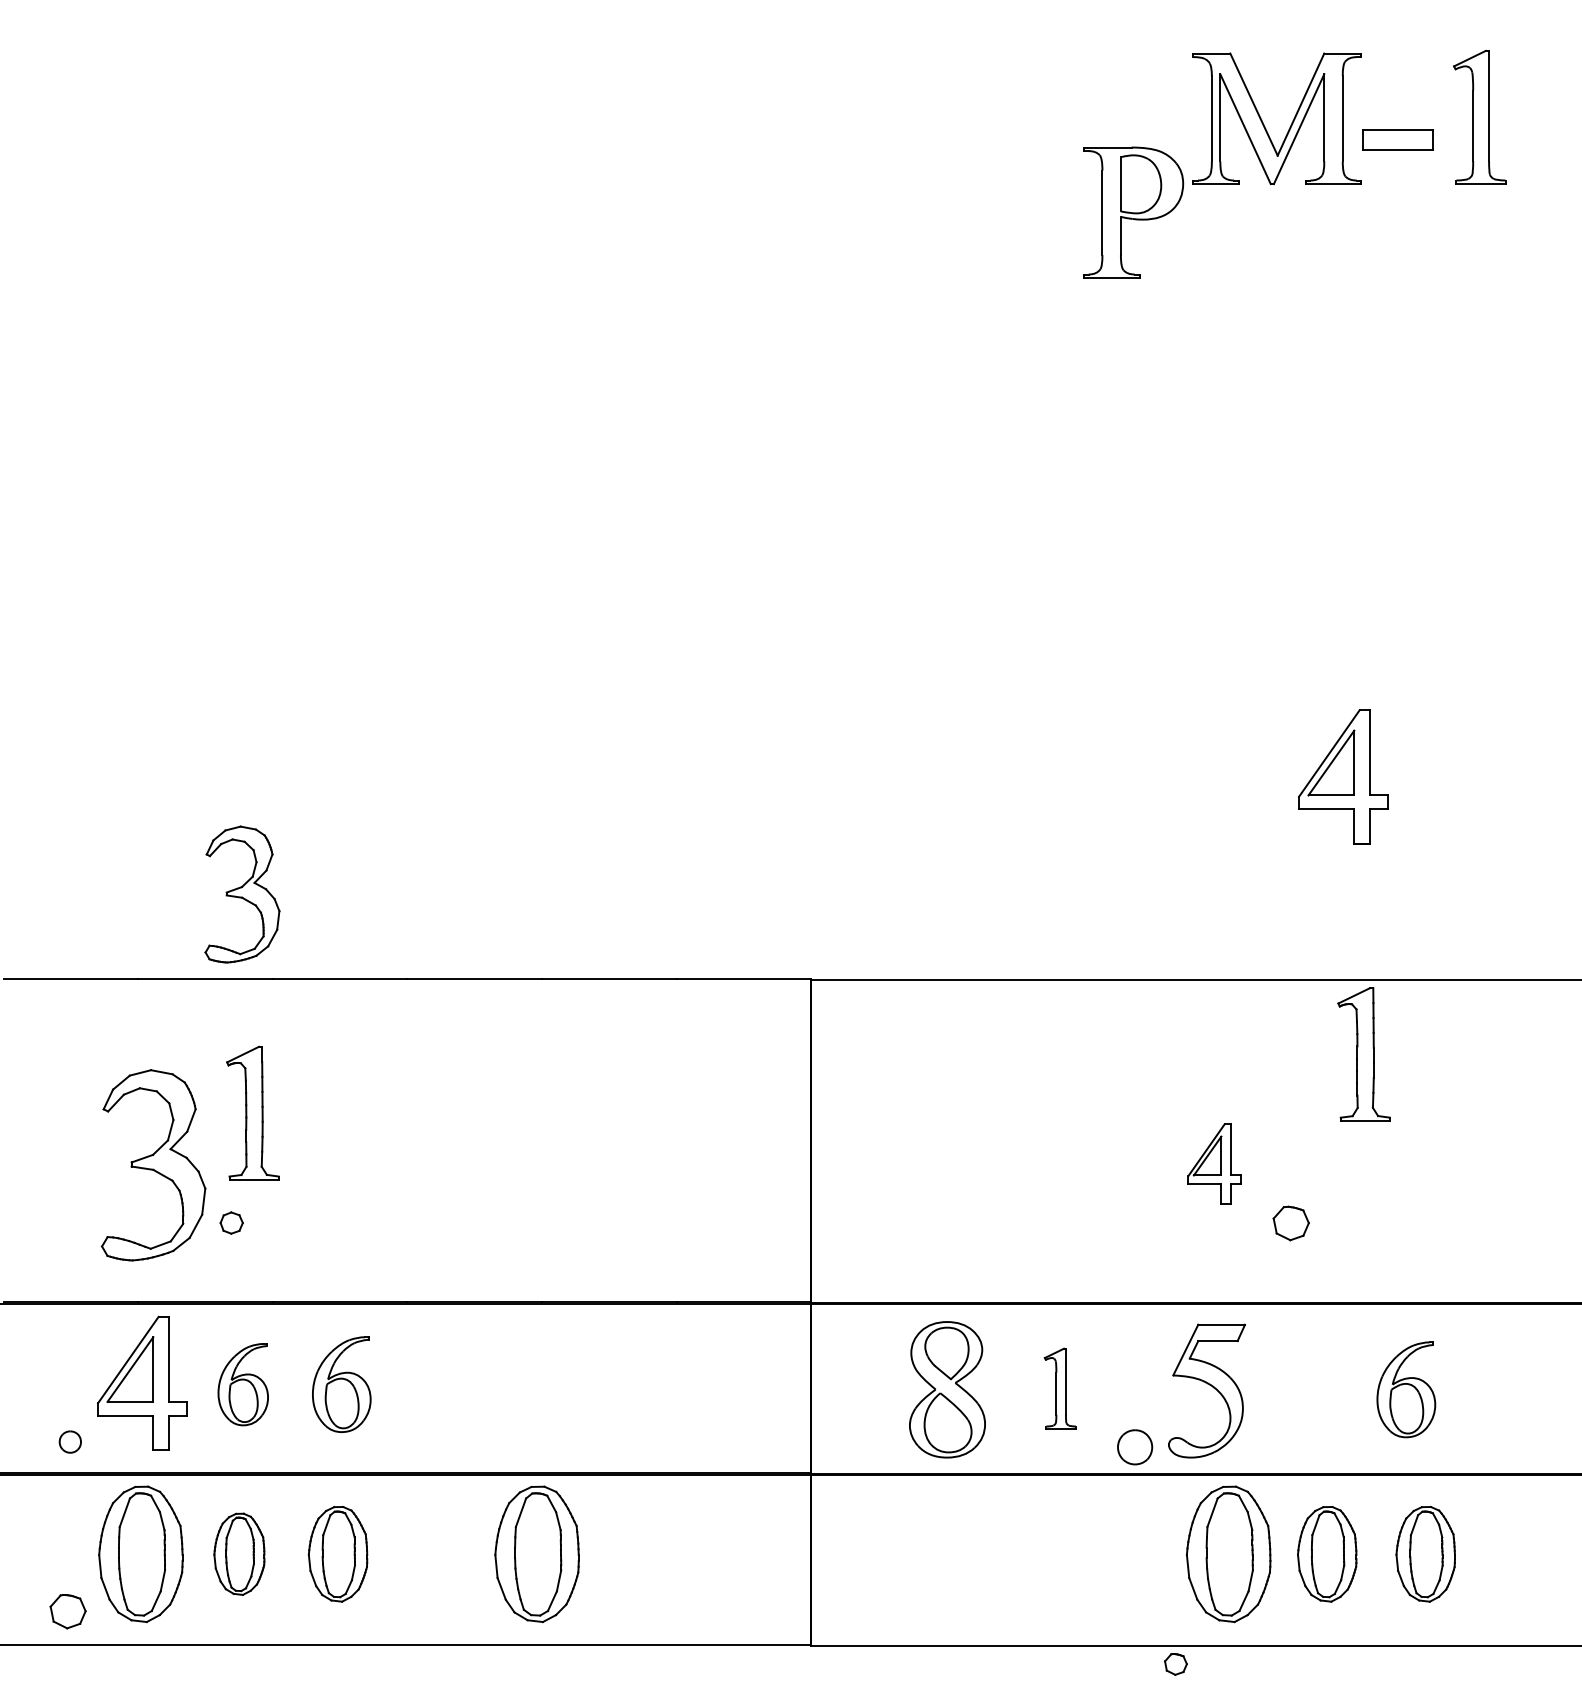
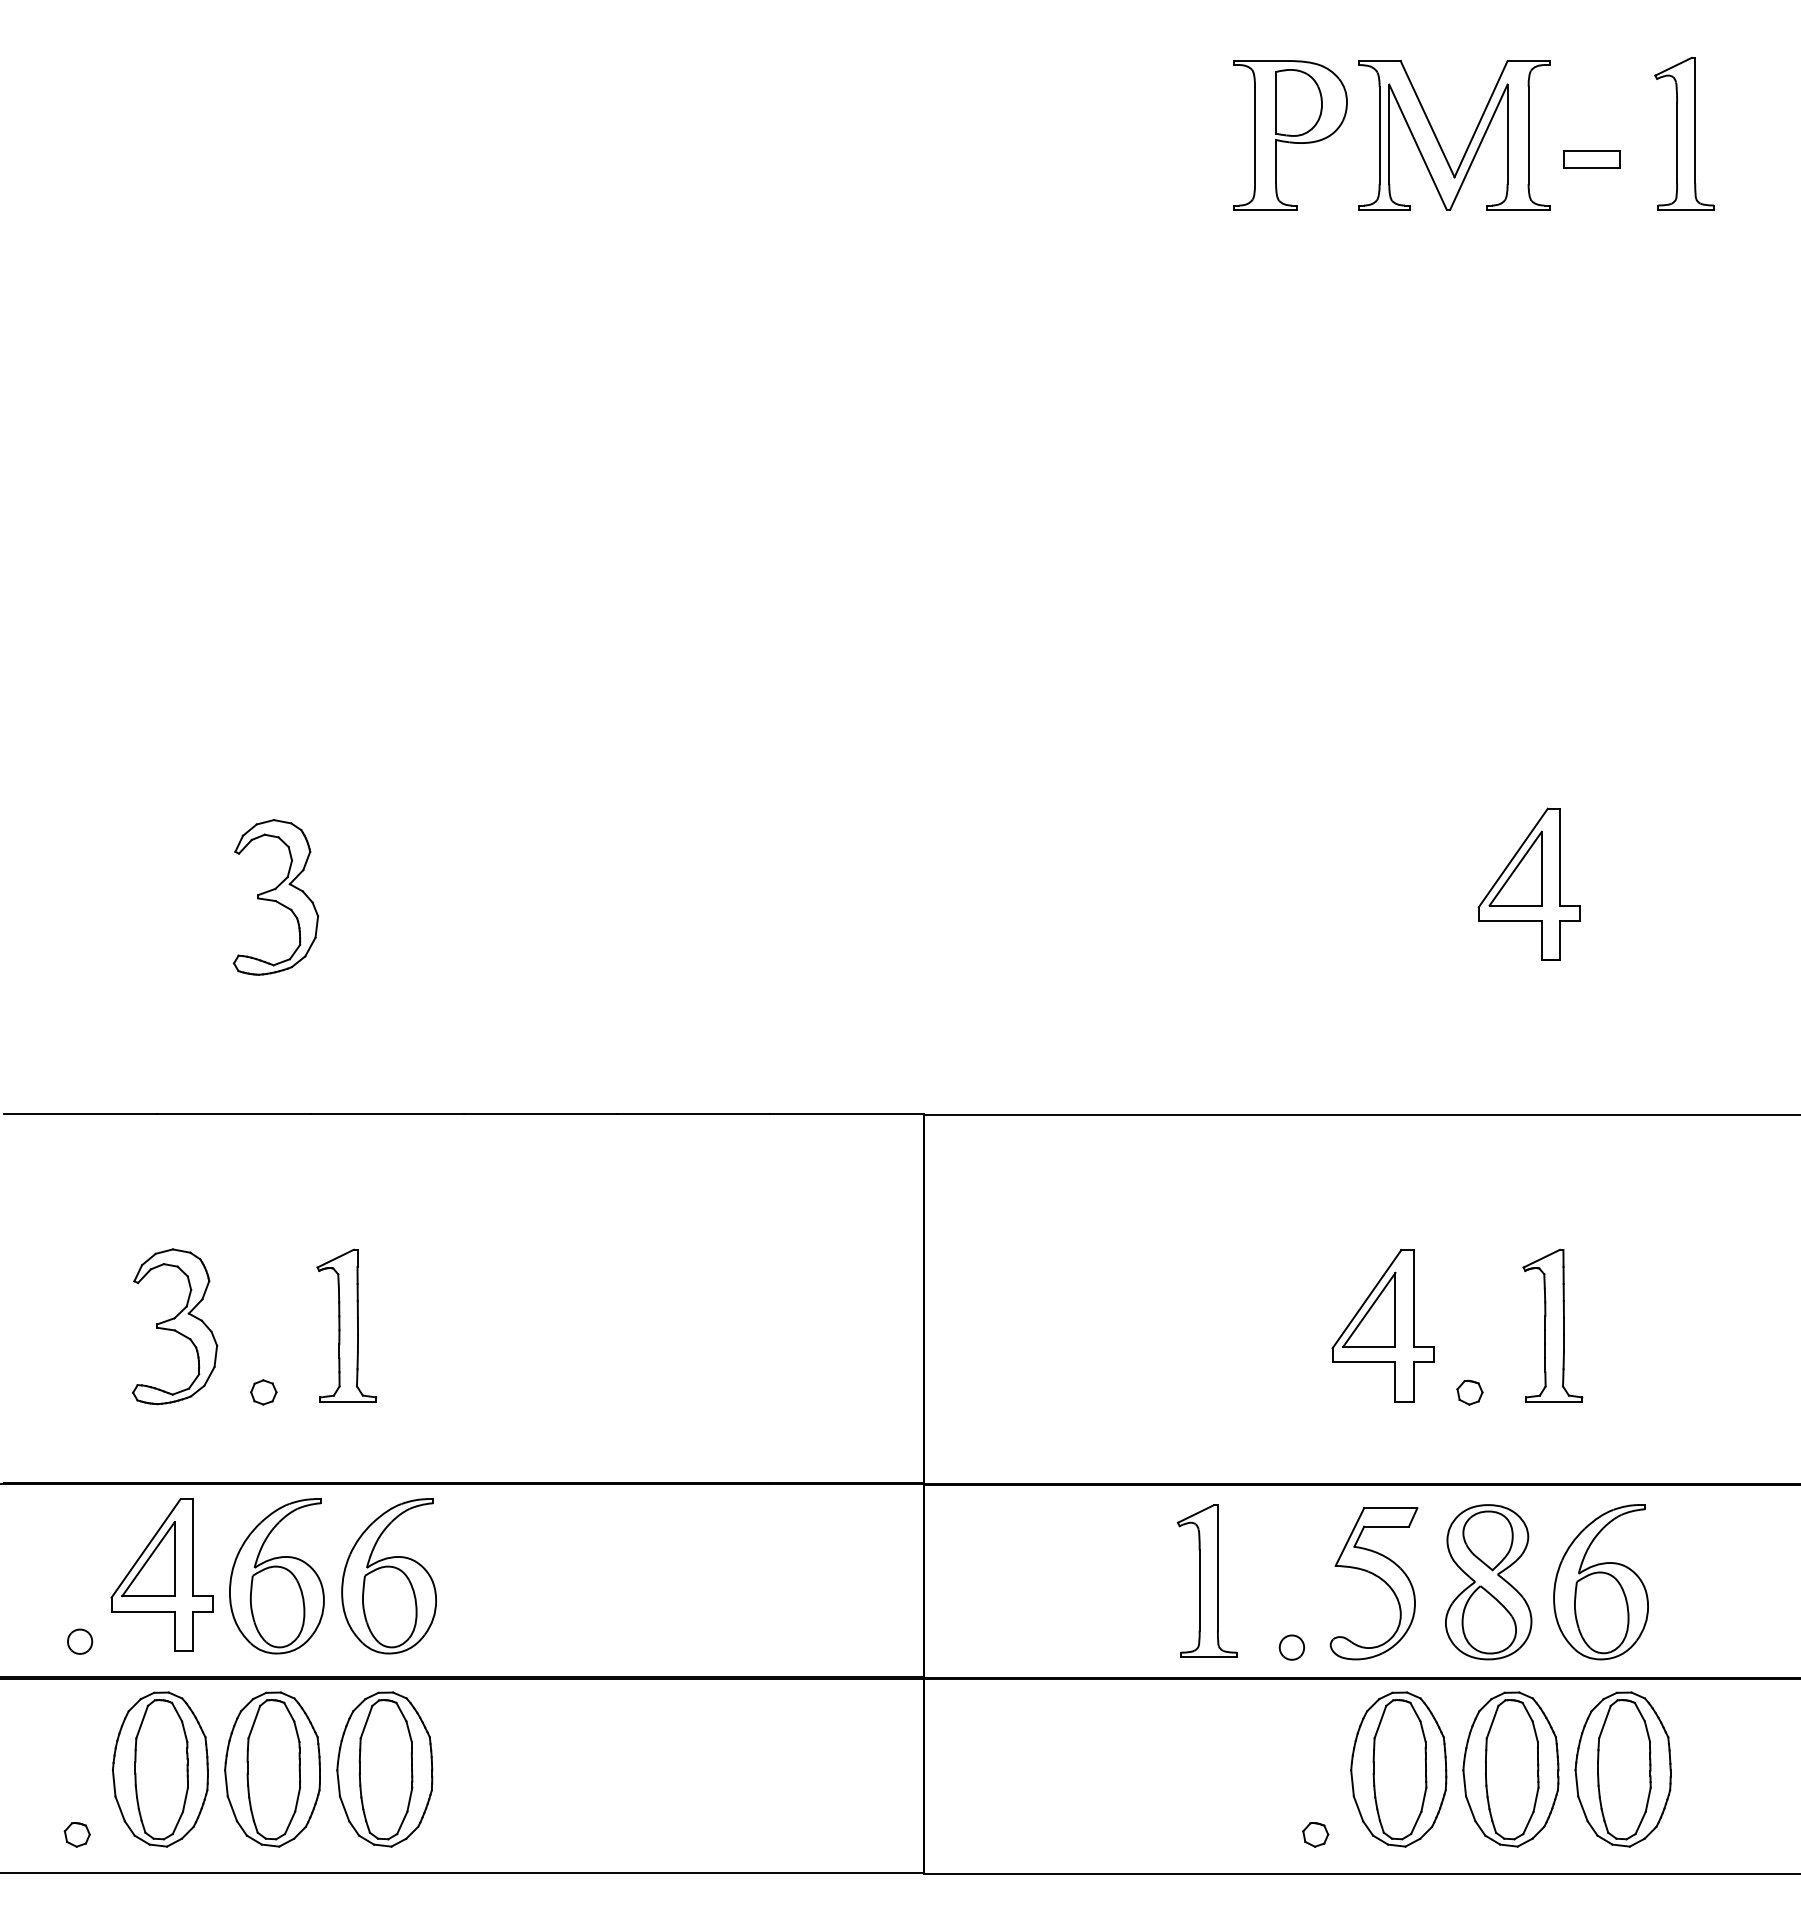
part: (1397, 140) -> (1591, 159), size x0.71
part: (1133, 212) -> (1290, 135), moved
part: (242, 894) -> (275, 897), moved
part: (1363, 1054) -> (1552, 1325), moved
part: (252, 1113) -> (346, 1325), moved
part: (1214, 1164) -> (1382, 1325), size x1.67
part: (154, 1165) -> (175, 1326), size x0.71
part: (1290, 1223) -> (1469, 1392), size x0.62
part: (242, 1384) -> (276, 1576), size x1.67
part: (341, 1384) -> (388, 1576), size x1.43
part: (1059, 1388) -> (1206, 1580), size x1.67
part: (947, 1390) -> (1488, 1582), moved
part: (1405, 1390) -> (1600, 1582), size x1.43
part: (1134, 1447) -> (1291, 1647), size x0.62
part: (239, 1554) -> (272, 1769), size x1.67
part: (337, 1554) -> (384, 1769), size x1.43
part: (537, 1554) -> (611, 1769), removed
part: (1326, 1554) -> (1510, 1769), size x1.43
part: (1425, 1554) -> (1622, 1769), size x1.43
part: (67, 1611) -> (76, 1834), size x0.62
part: (1175, 1664) -> (1315, 1834), moved

